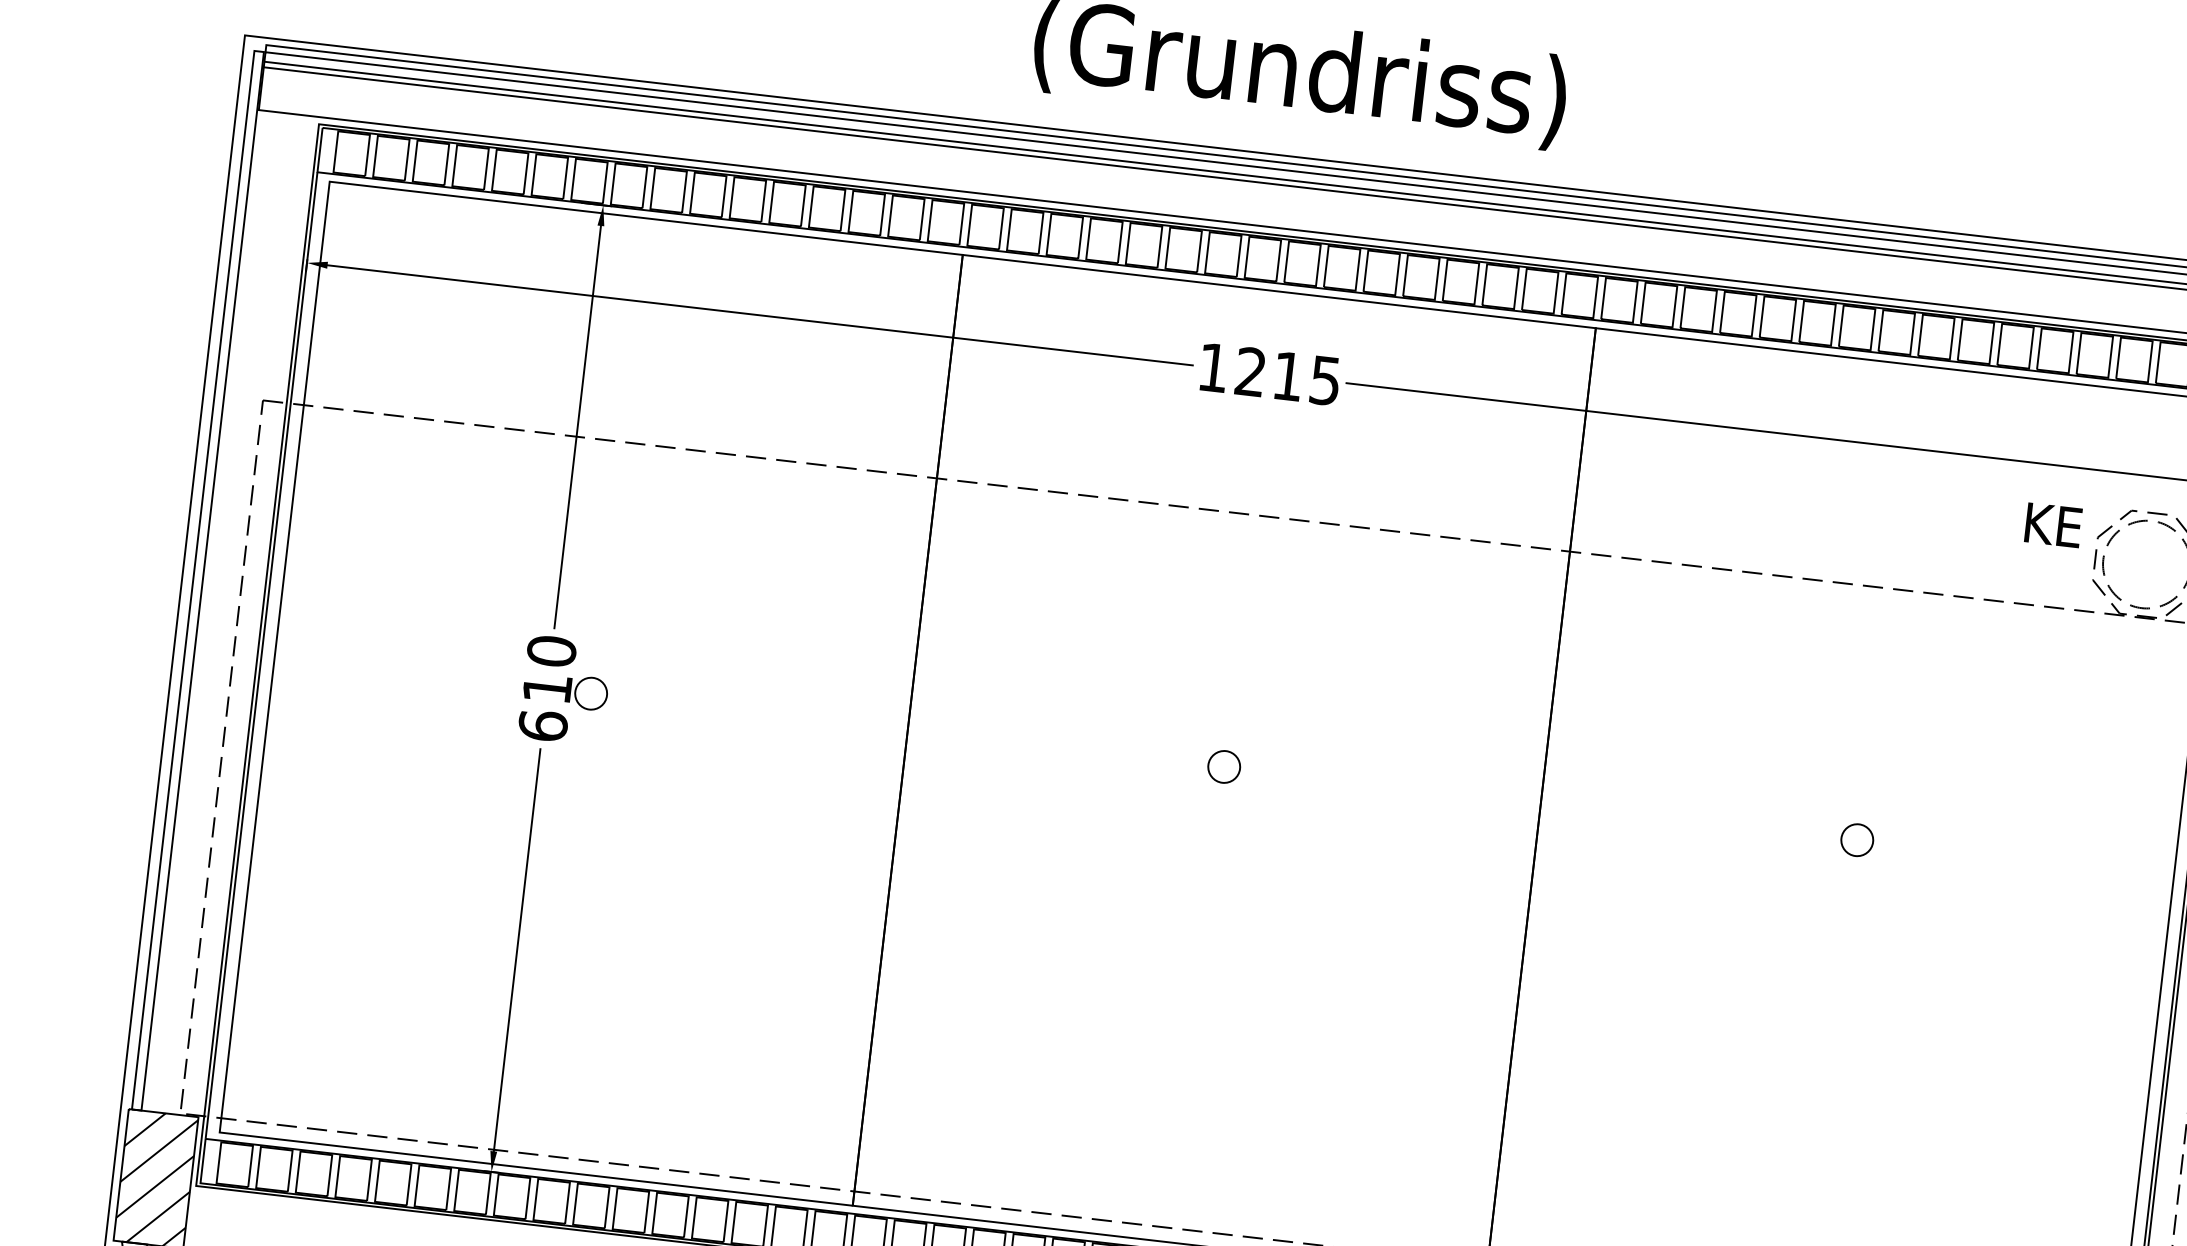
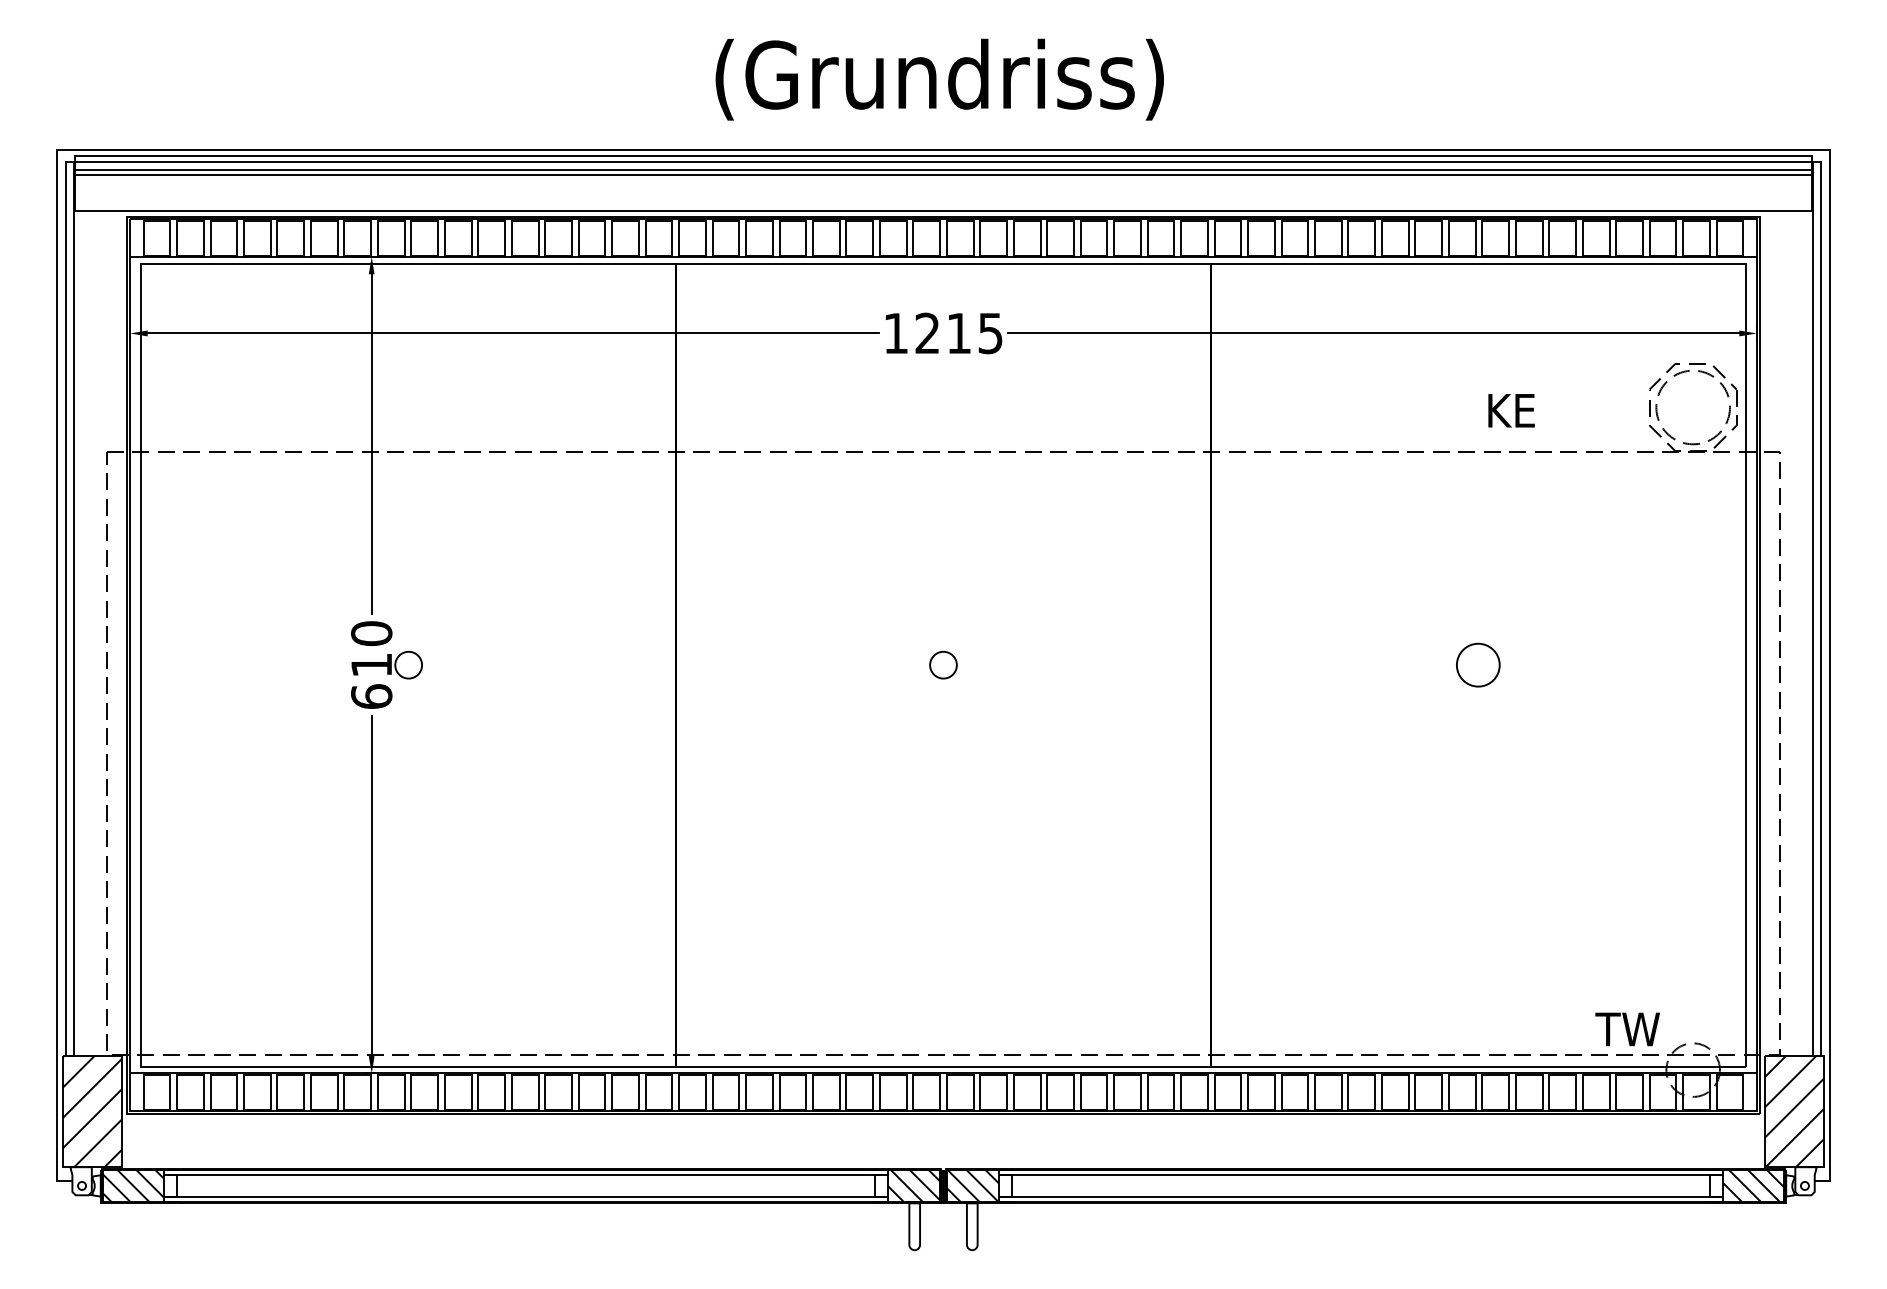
text: (2053, 525) -> (1511, 410), moved
circle: (1856, 839) -> (1477, 664), size x1.6

